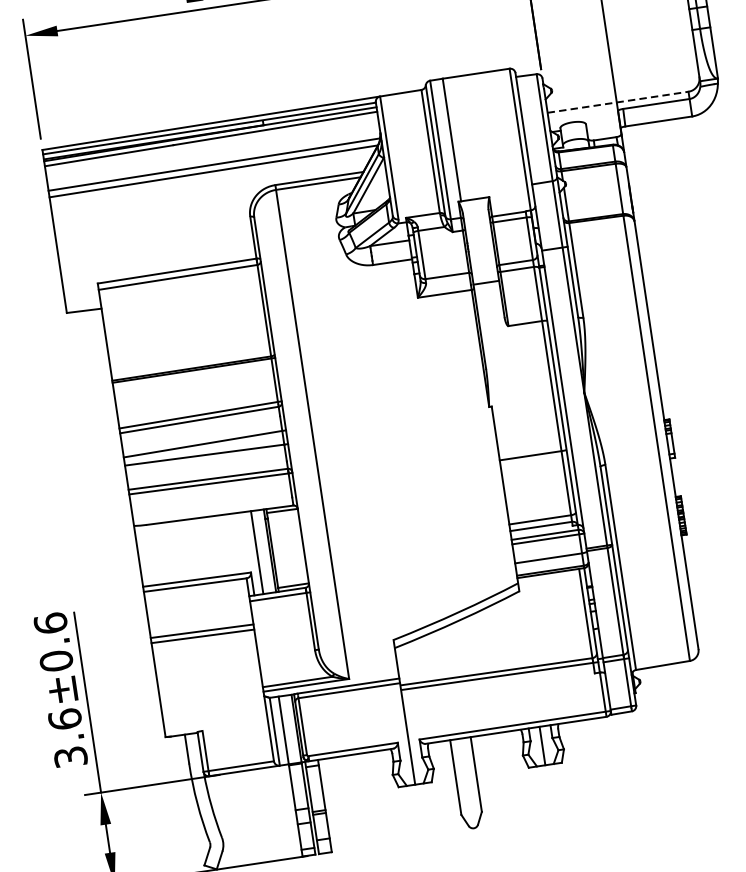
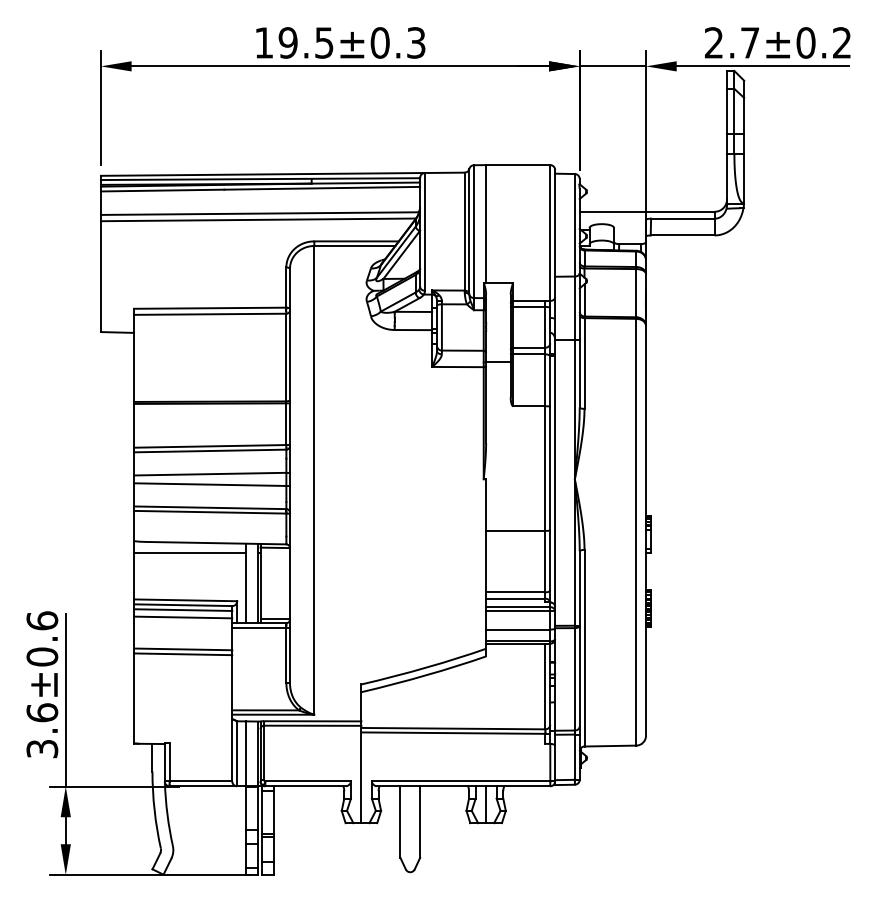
line: (618, 101) -> (647, 211), dashed -> solid
line: (193, 530) -> (189, 553), added
line: (196, 589) -> (183, 609), added
line: (197, 597) -> (183, 617), added

